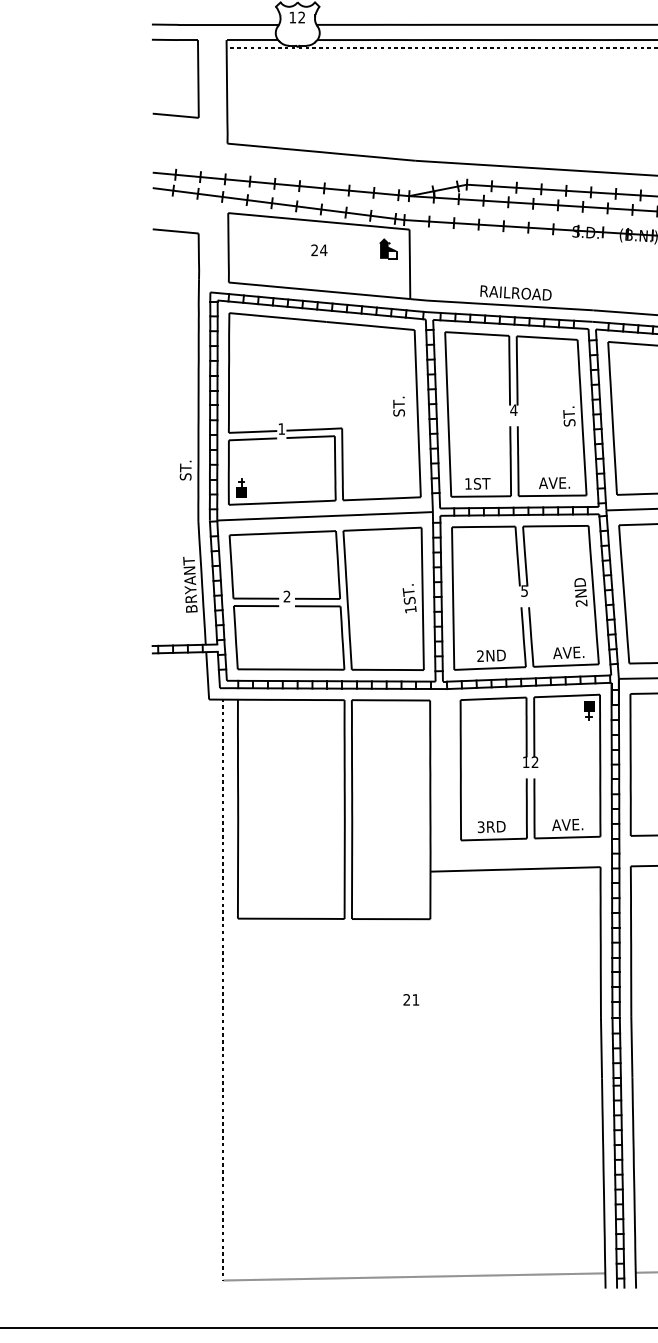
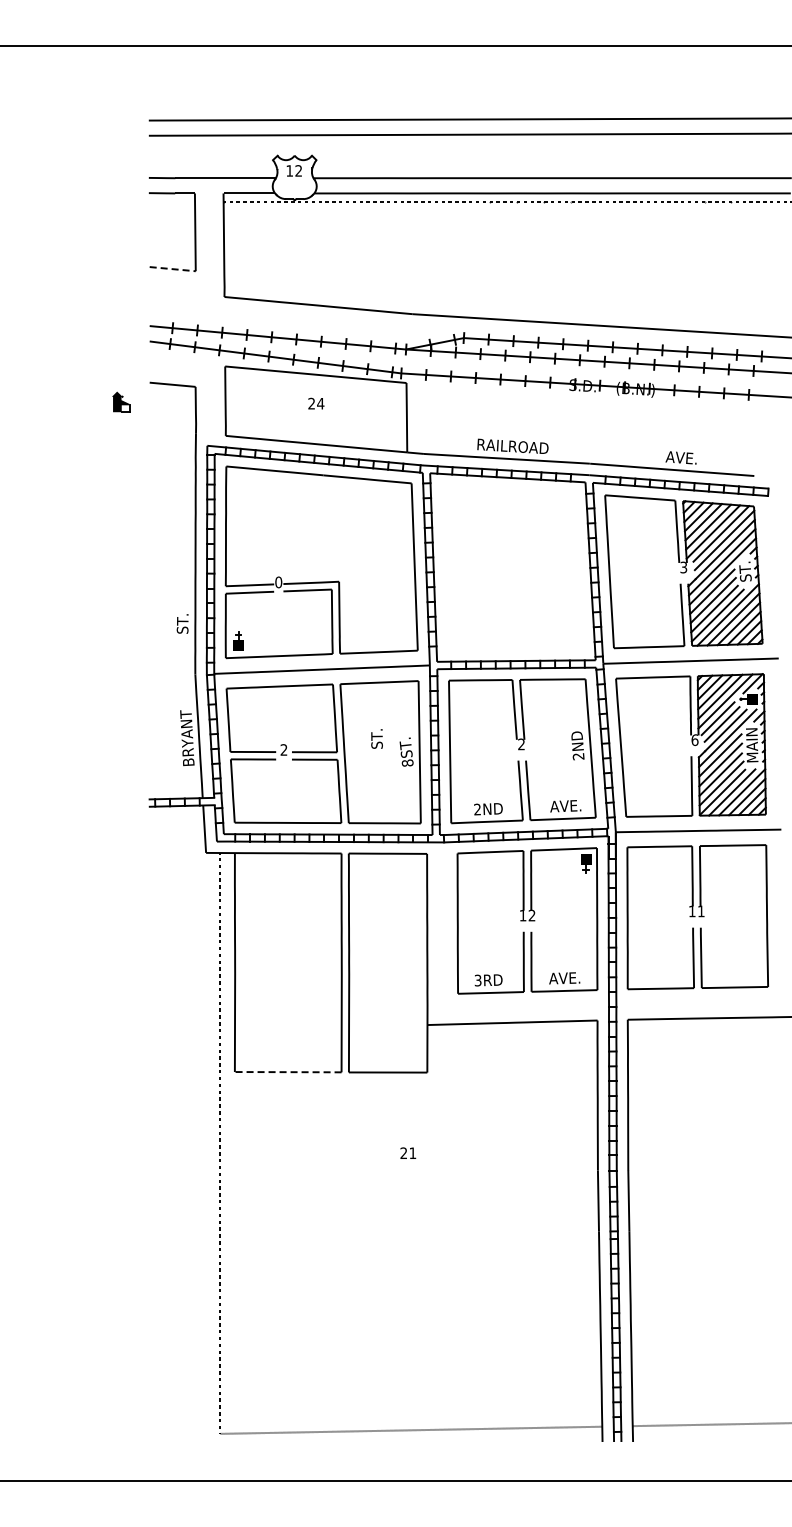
line: (176, 116) -> (173, 269), solid -> dashed
part: (388, 248) -> (121, 401), moved
text: (398, 406) -> (376, 738), moved
part: (515, 414) -> (512, 567), removed
text: (281, 429) -> (278, 582), 1 -> 0
text: (524, 591) -> (521, 744), 5 -> 2
text: (410, 609) -> (407, 762), 1ST. -> 8ST.
line: (291, 919) -> (288, 1072), solid -> dashed

